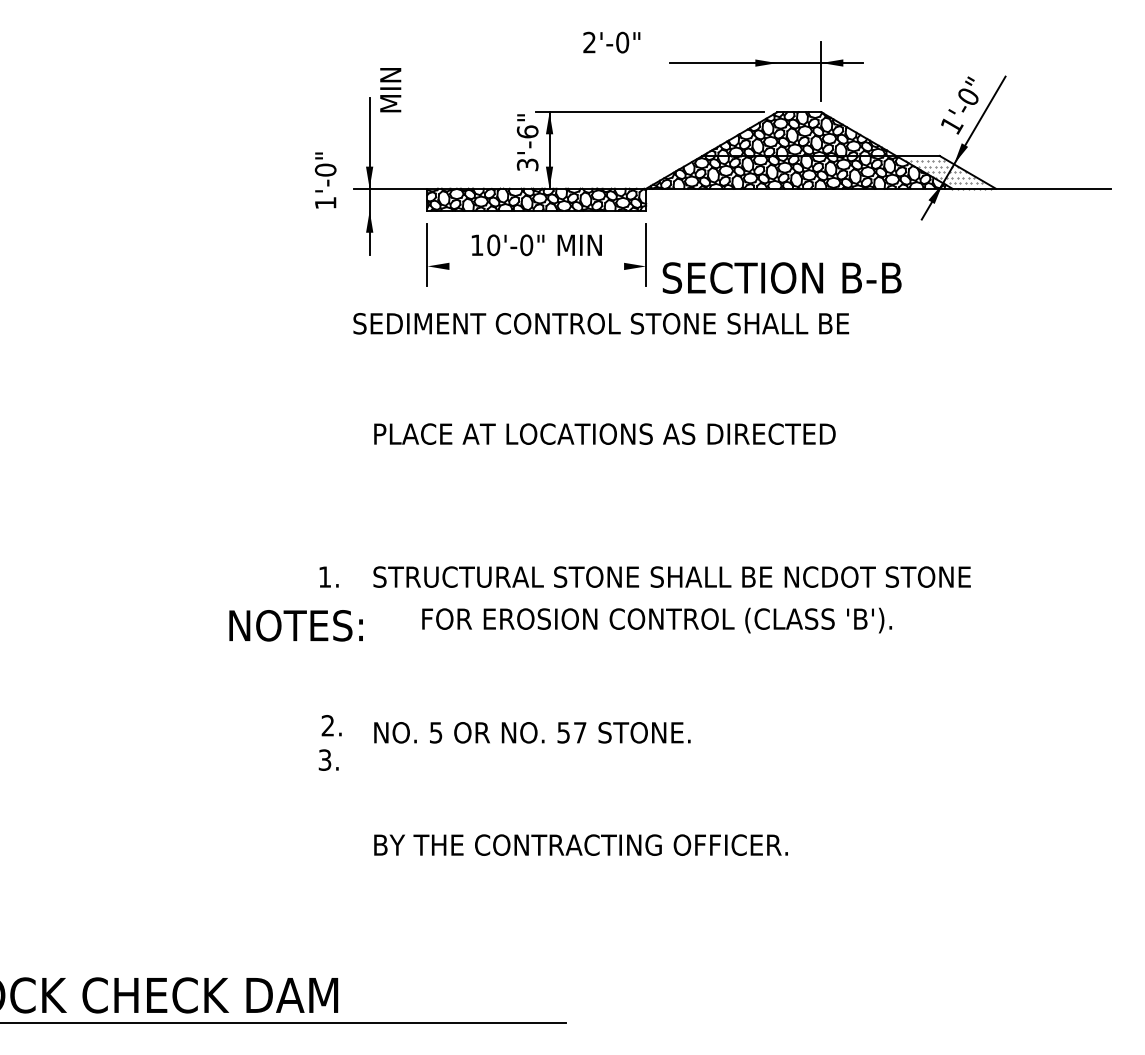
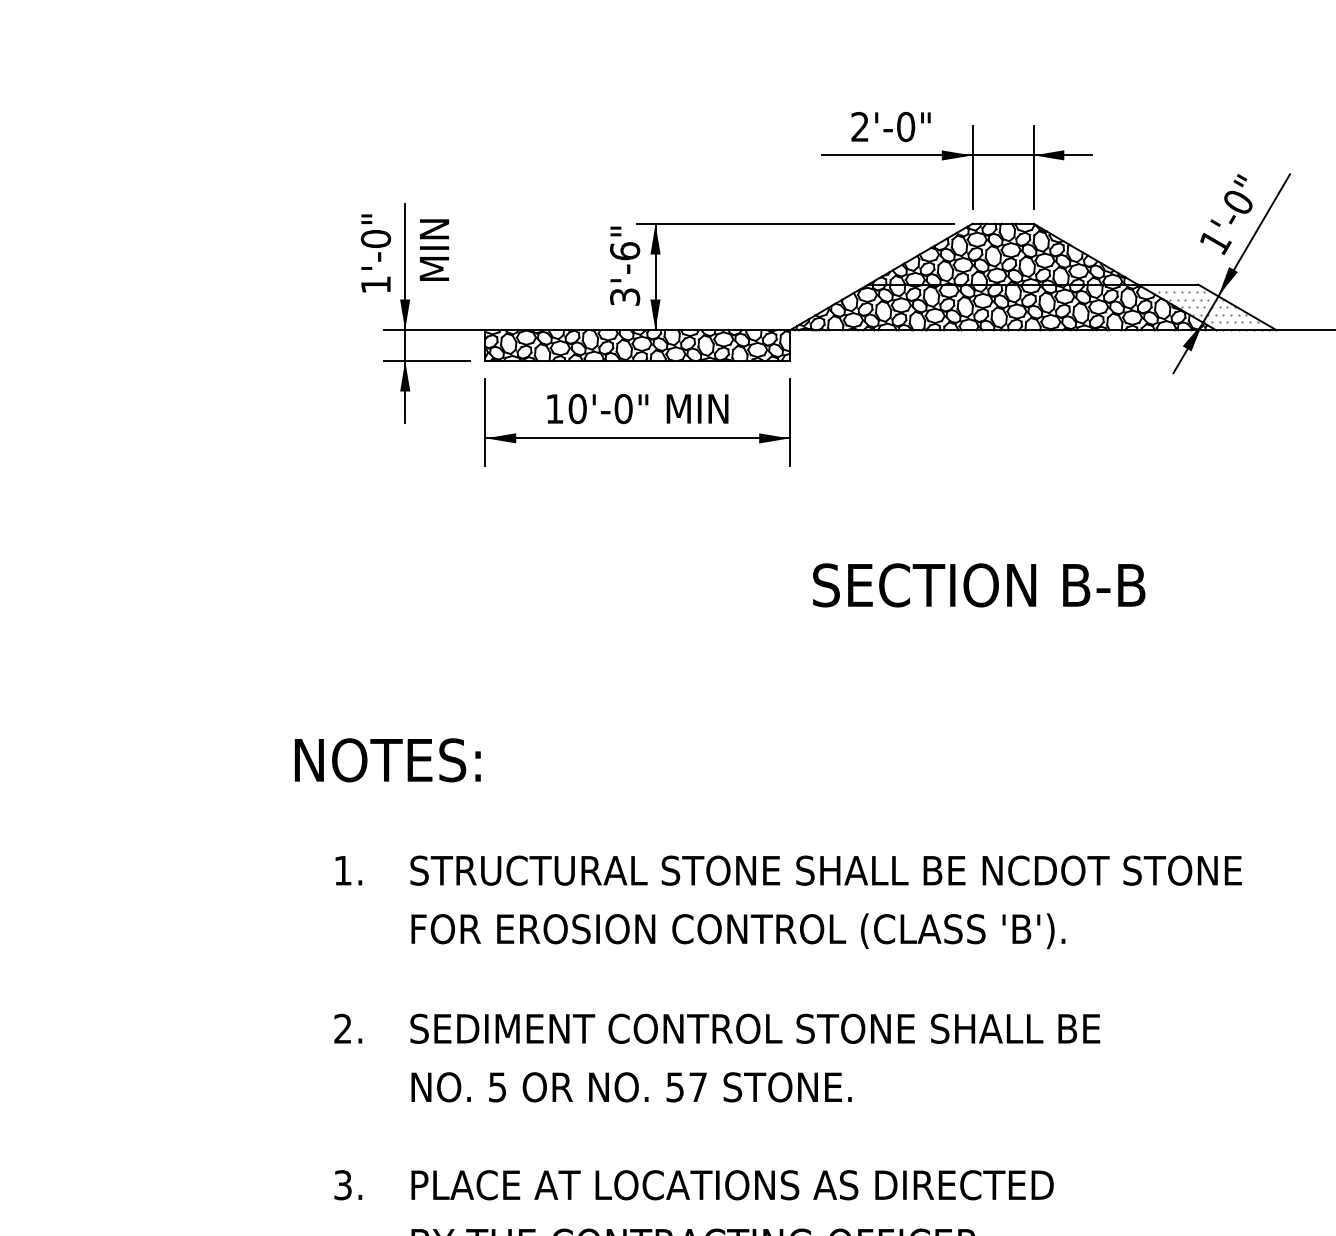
text: (611, 42) -> (890, 126), moved
line: (777, 71) -> (972, 167), added
text: (390, 90) -> (434, 250), moved
text: (325, 180) -> (375, 253), moved
line: (385, 210) -> (427, 360), added
line: (536, 266) -> (637, 438), added
text: (781, 277) -> (978, 584), moved
text: (601, 323) -> (755, 1028), moved
text: (604, 433) -> (731, 1184), moved
text: (656, 620) -> (737, 931), moved
text: (295, 625) -> (386, 759), moved
text: (331, 725) -> (347, 1028), moved
text: (328, 759) -> (347, 1184), moved

